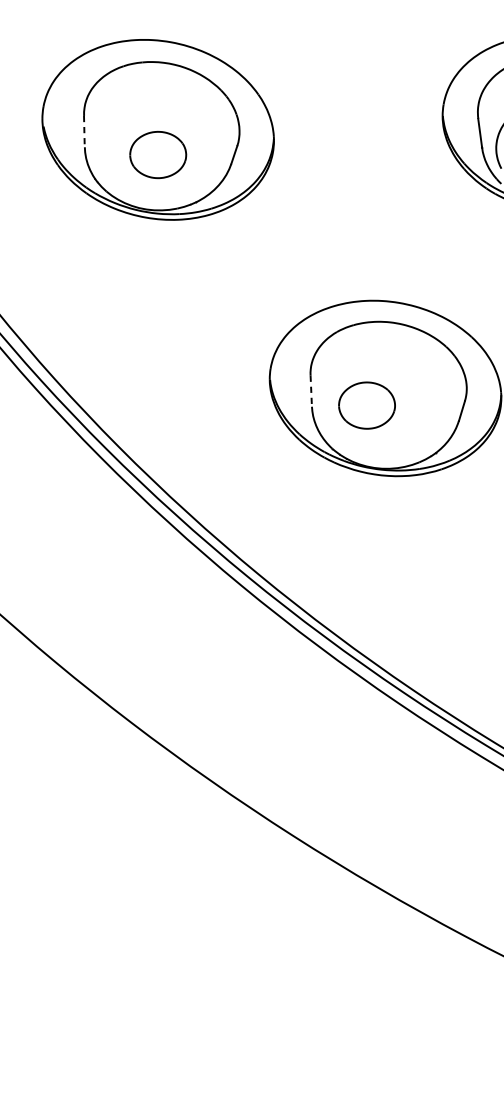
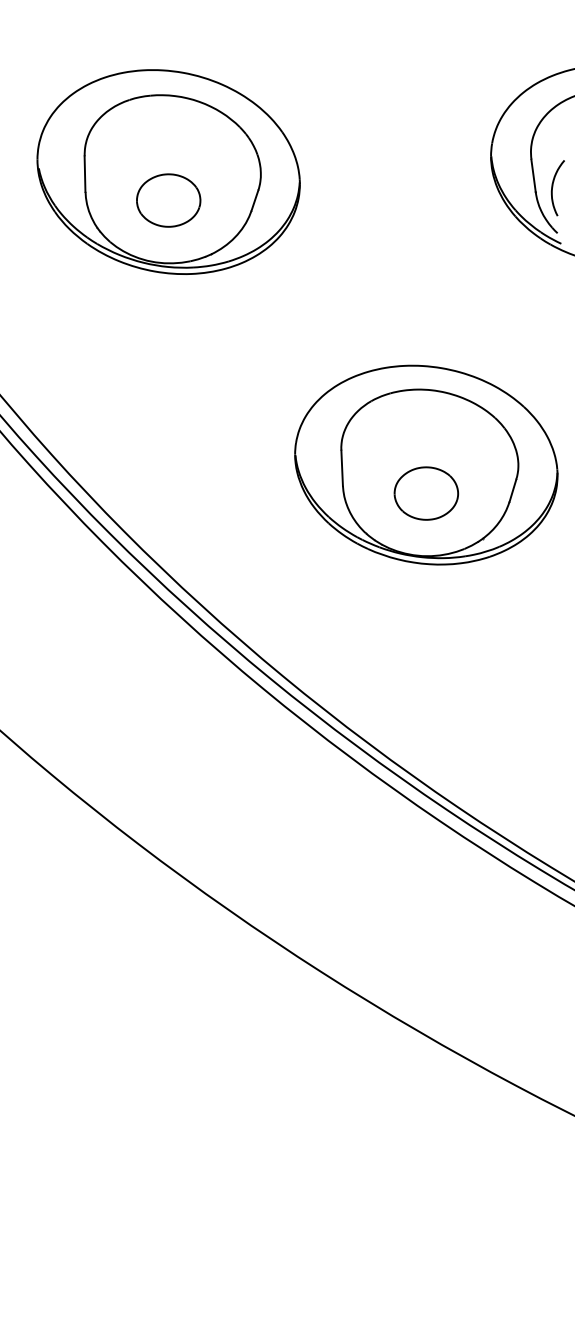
line: (84, 132) -> (85, 174), dashed -> solid
line: (311, 391) -> (342, 468), dashed -> solid
part: (367, 405) -> (426, 493), moved

